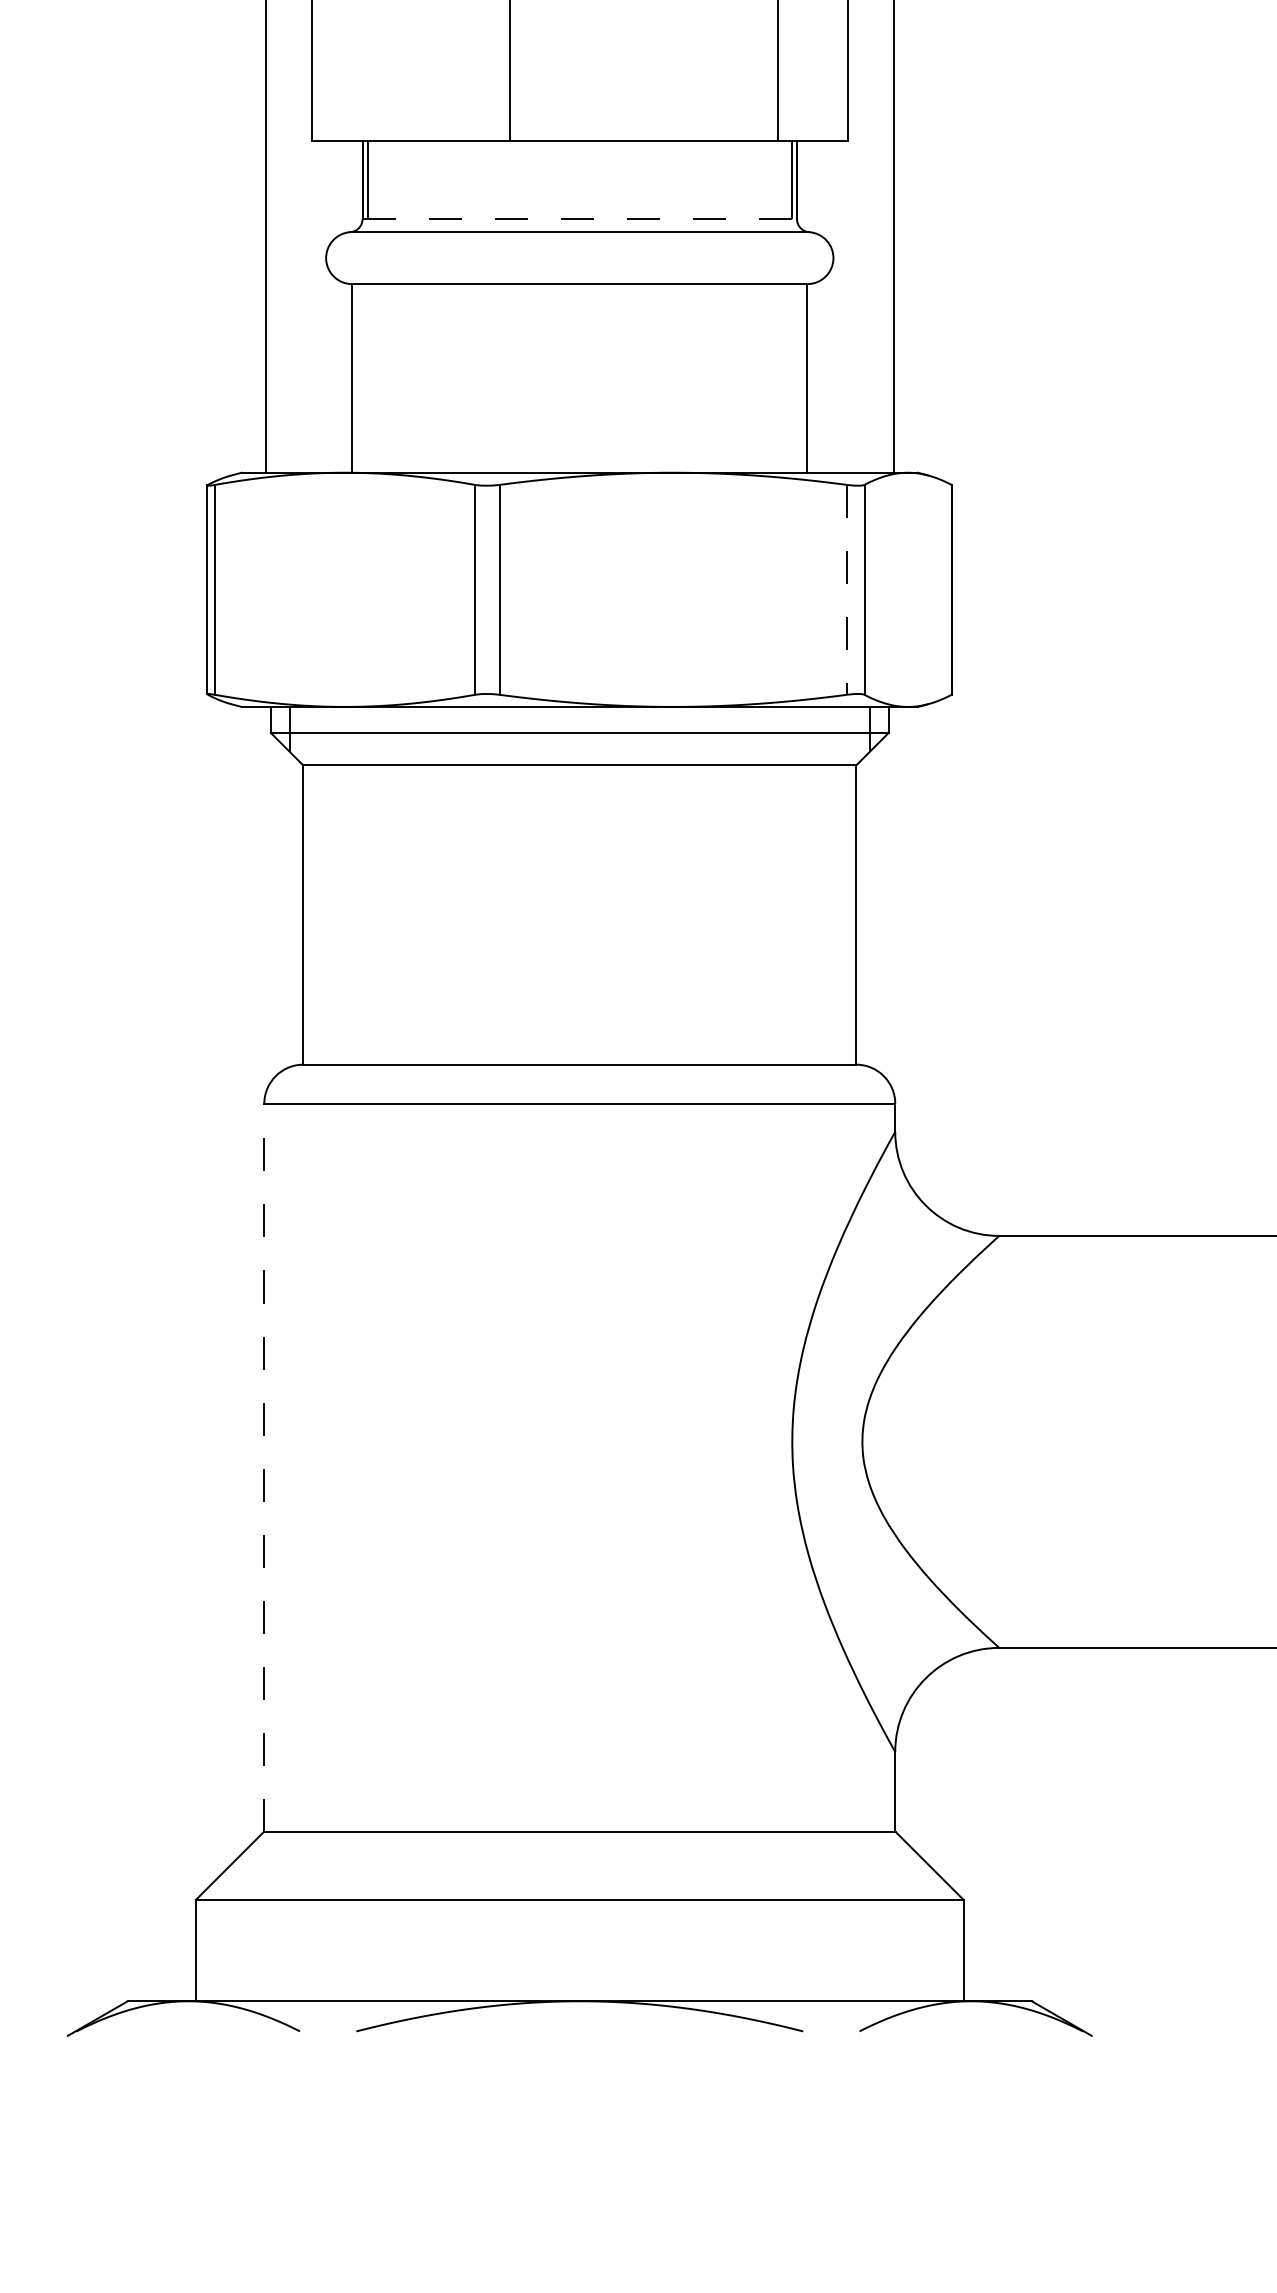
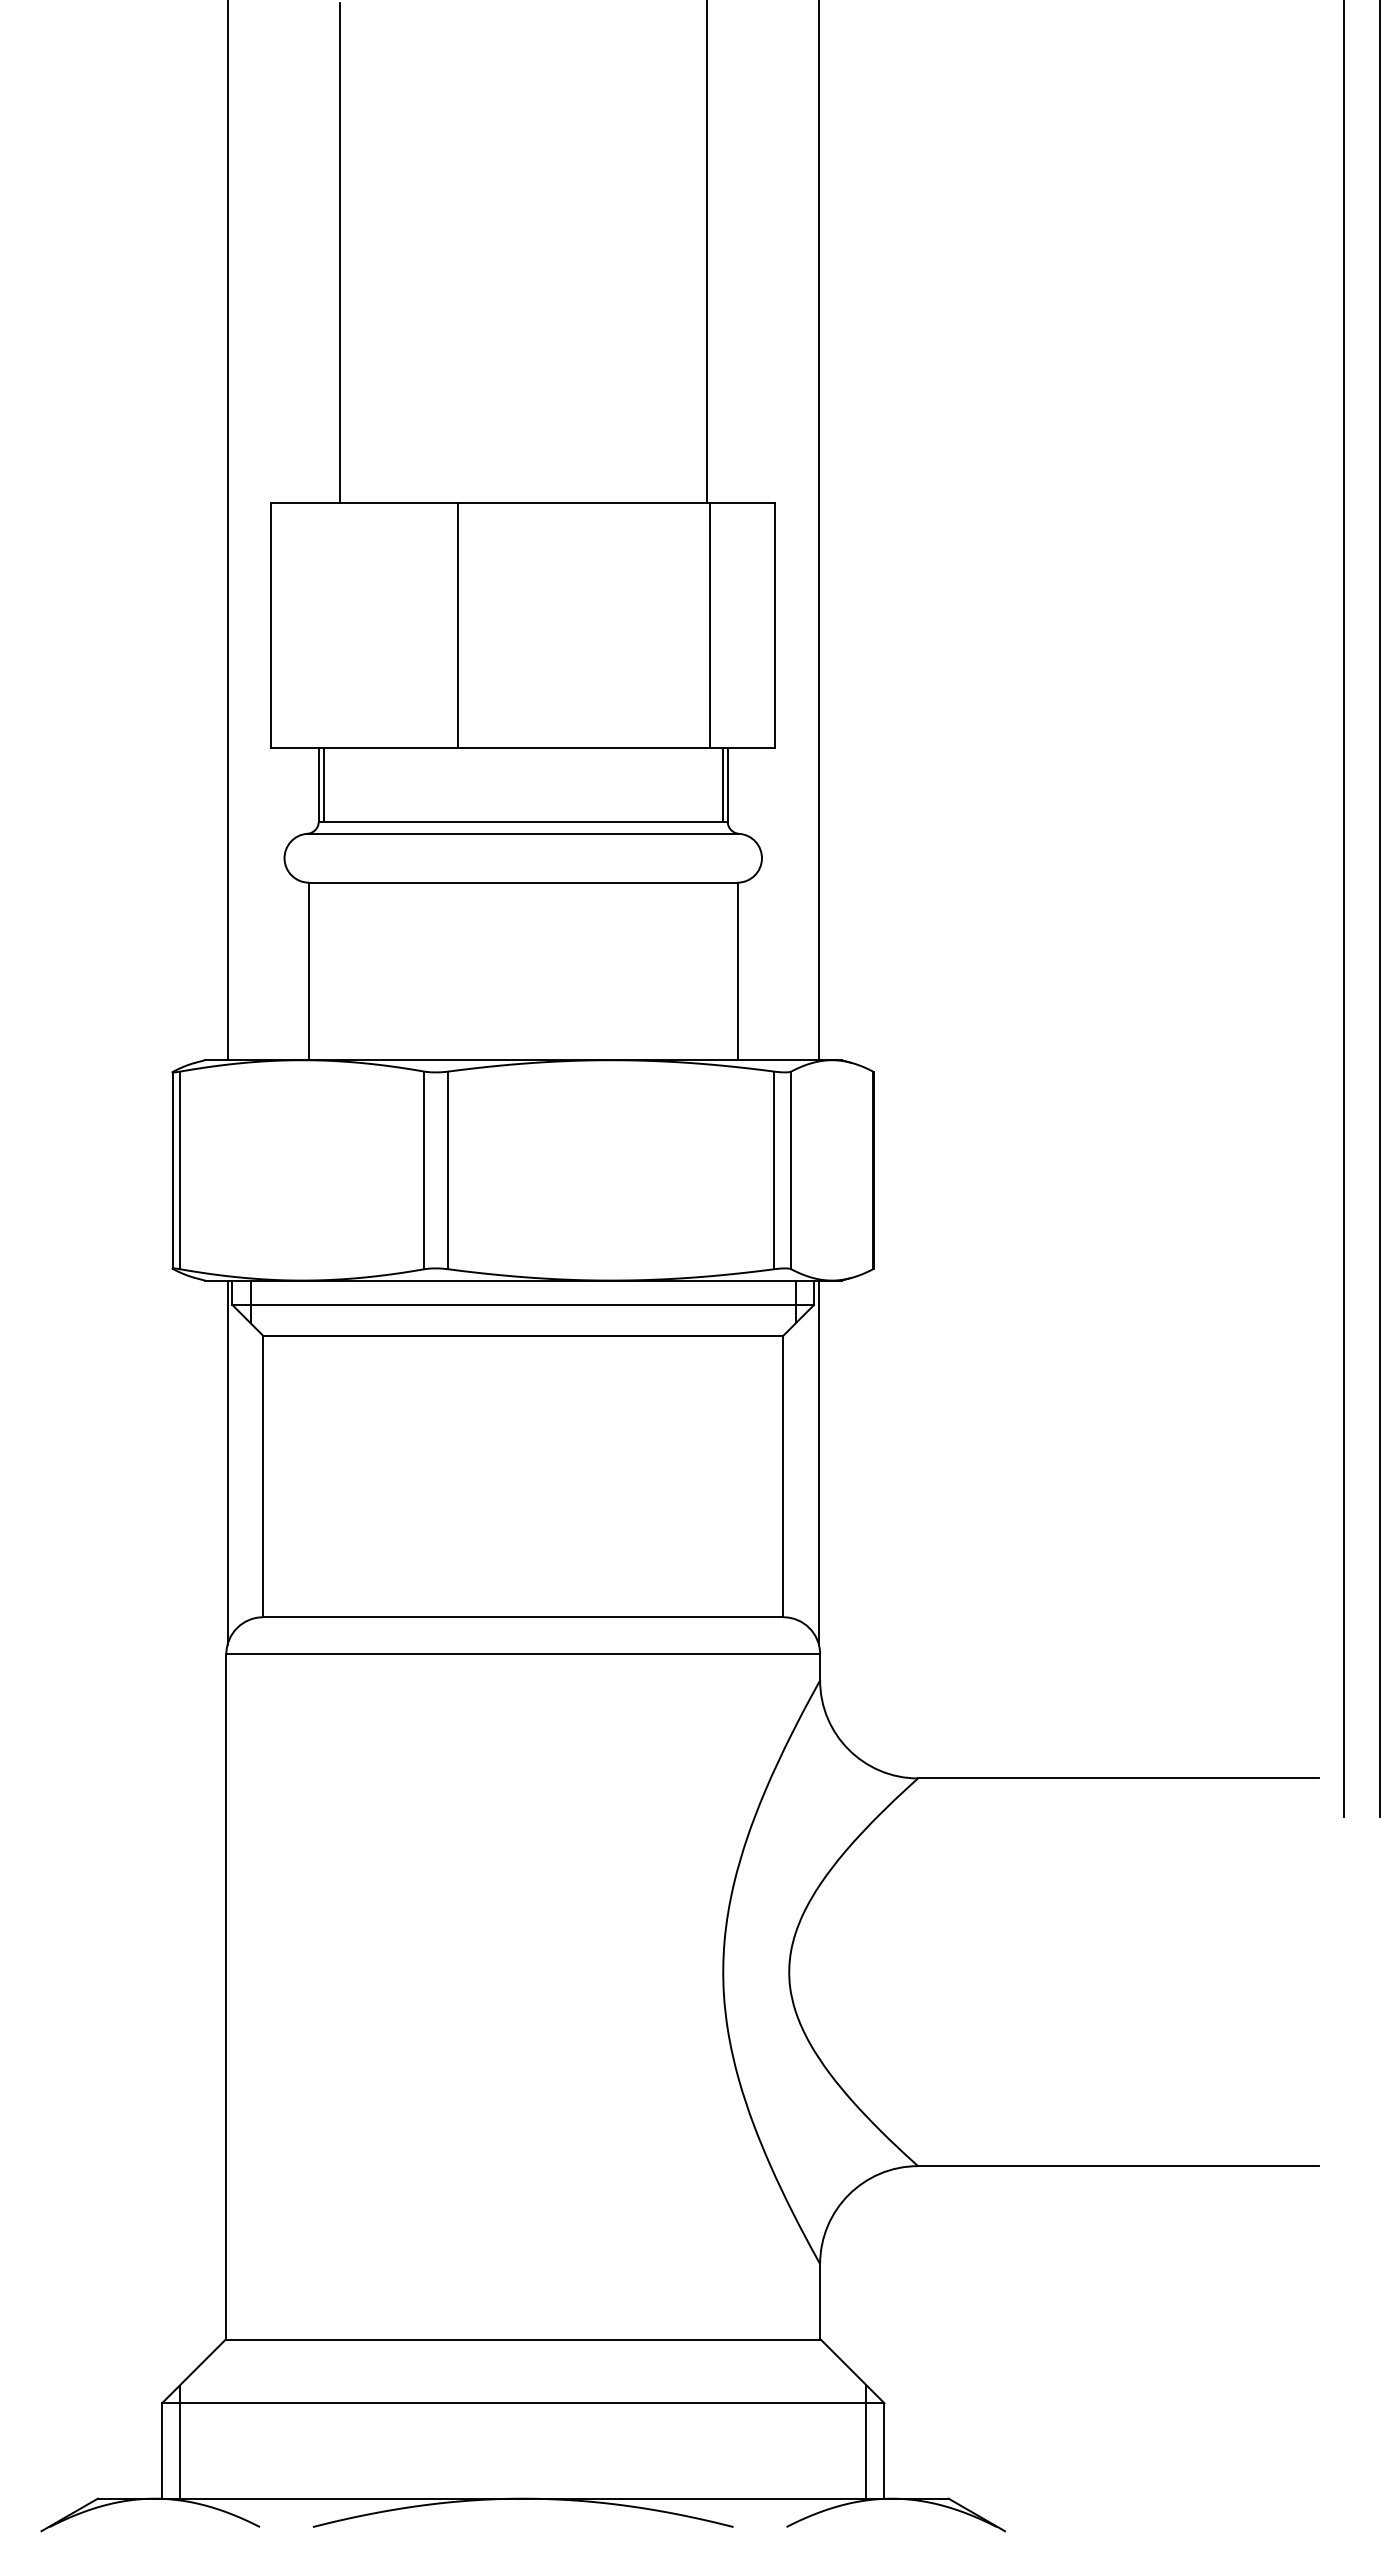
line: (580, 219) -> (523, 821), dashed -> solid
line: (846, 589) -> (774, 1170), dashed -> solid
line: (265, 900) -> (227, 1462), added
line: (893, 900) -> (818, 1462), added
line: (264, 1467) -> (226, 1996), dashed -> solid
line: (215, 1940) -> (180, 2441), added
line: (944, 1940) -> (866, 2441), added

